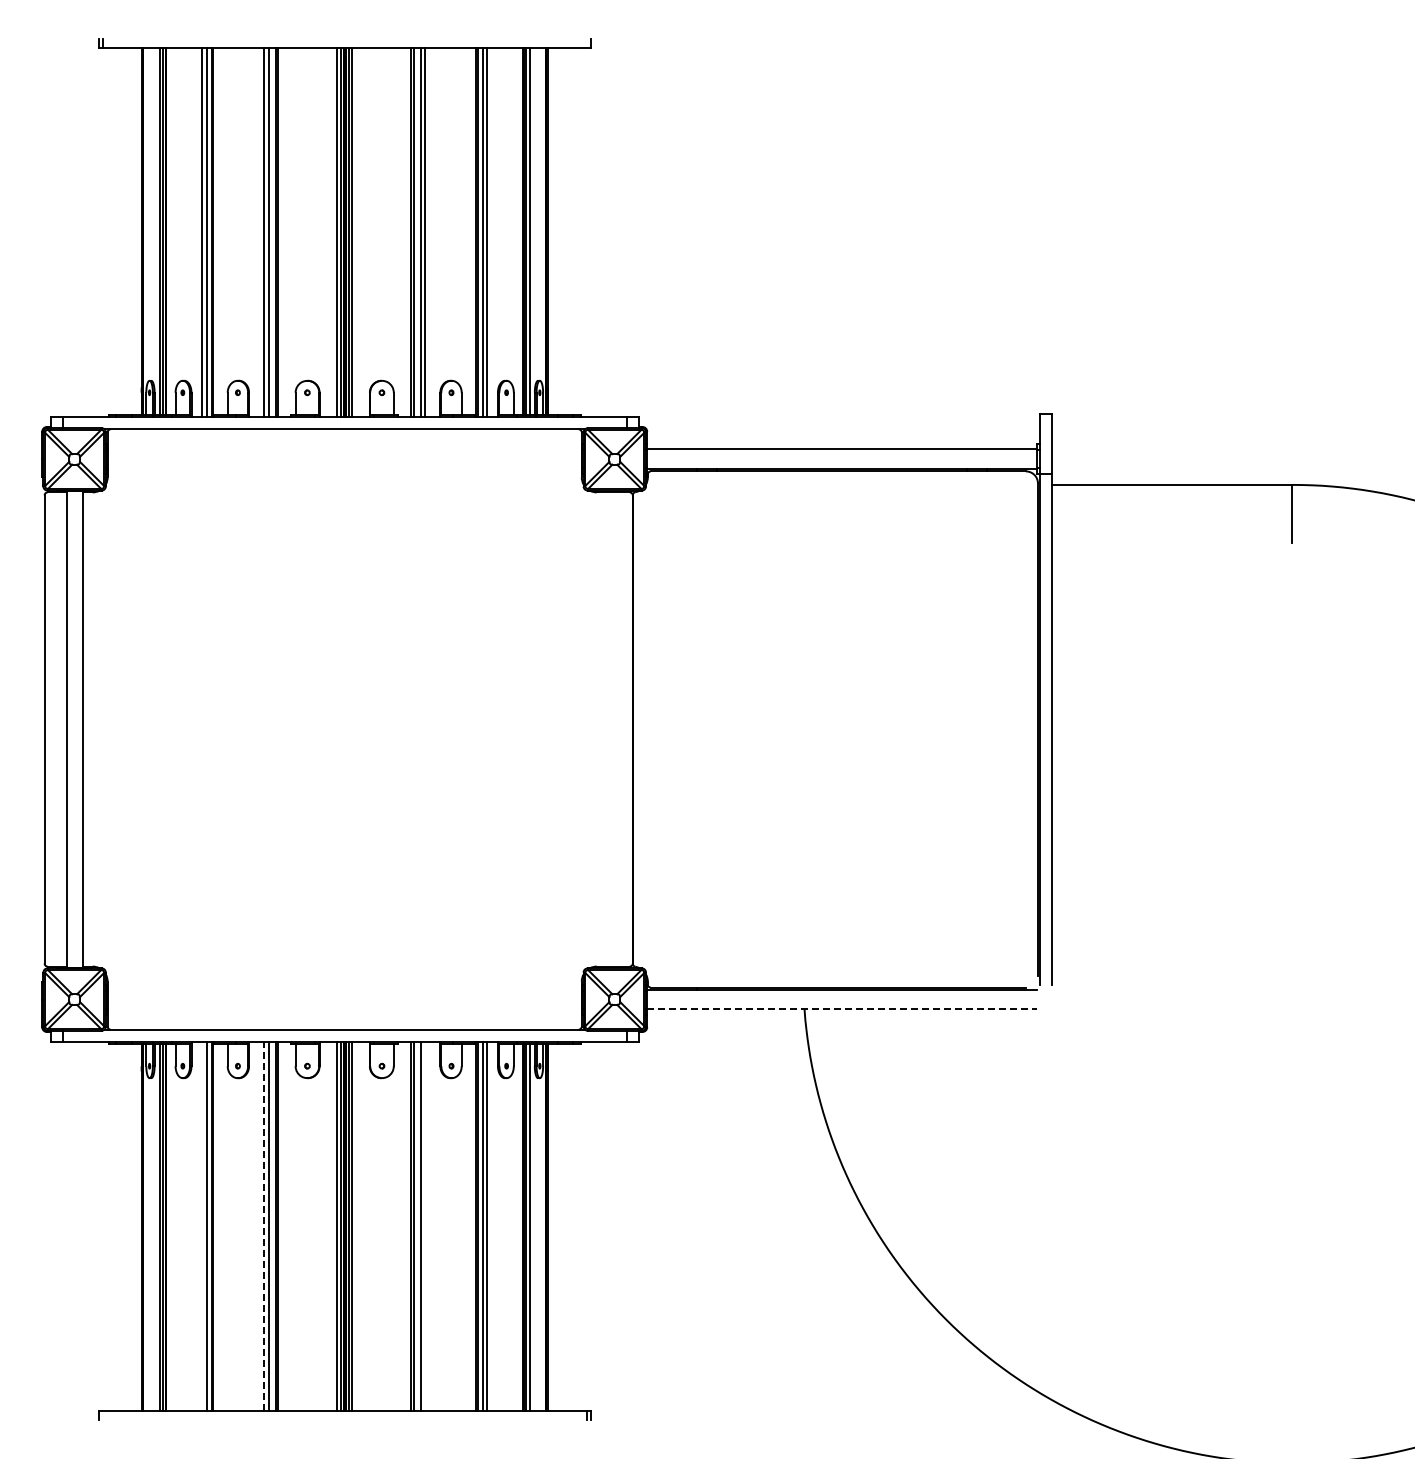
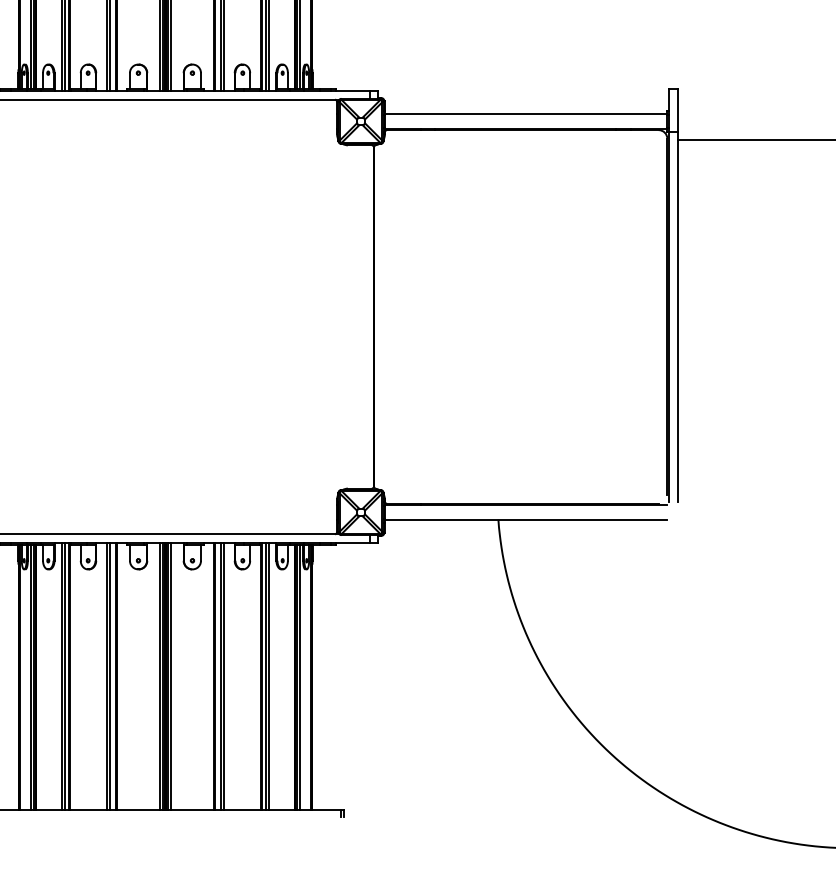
line: (842, 1009) -> (525, 519), dashed -> solid
line: (264, 1225) -> (107, 676), dashed -> solid
line: (202, 1226) -> (62, 676), added
line: (425, 1226) -> (223, 676), added

